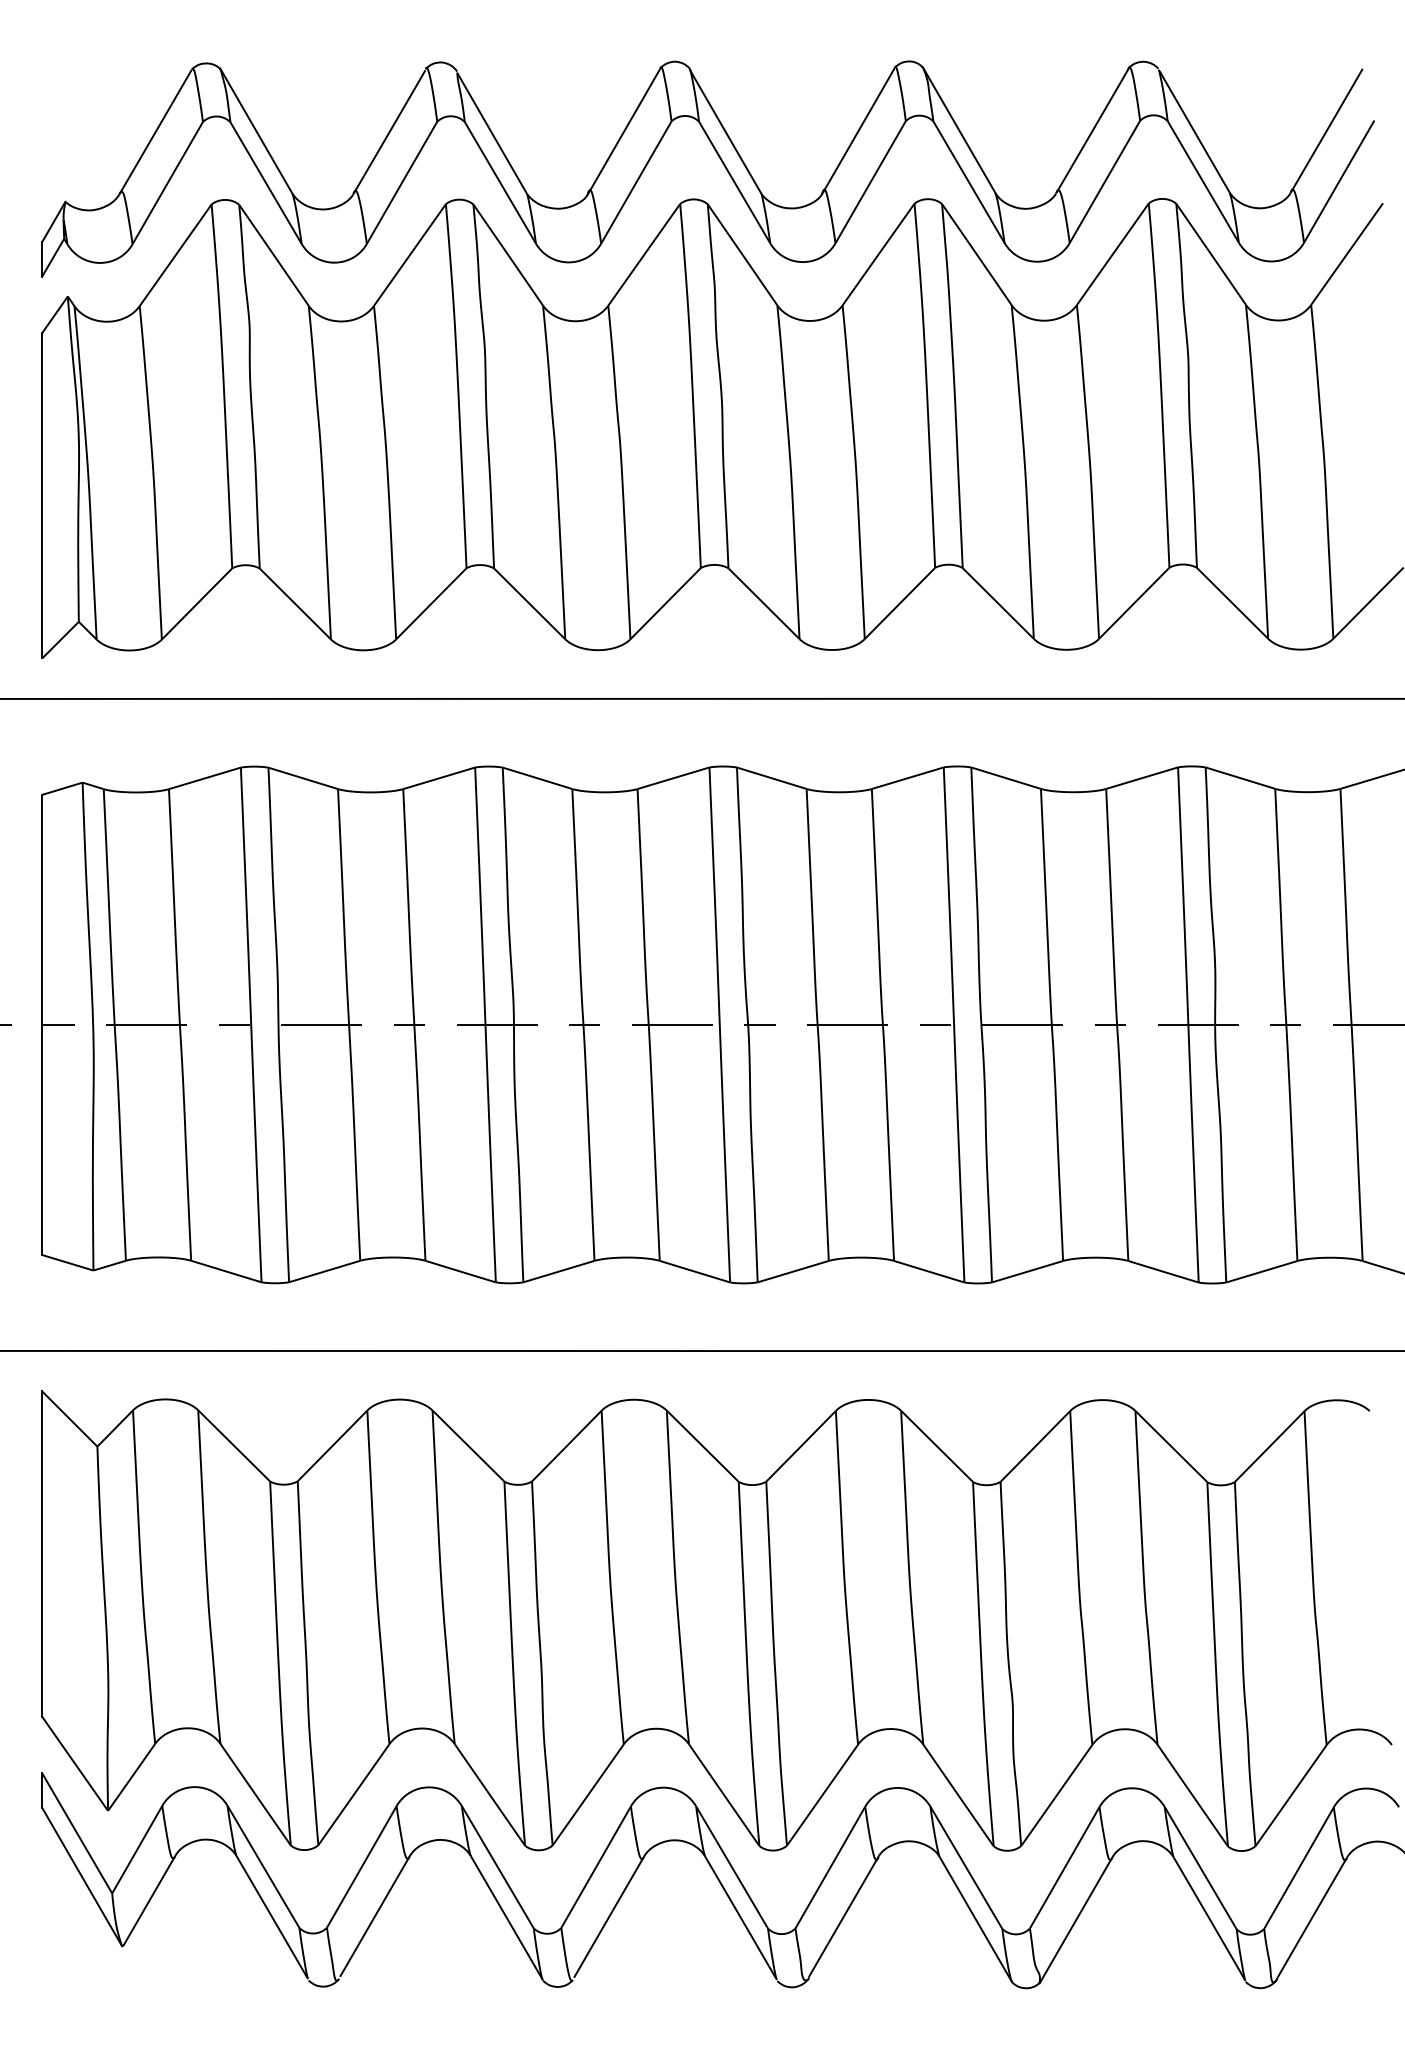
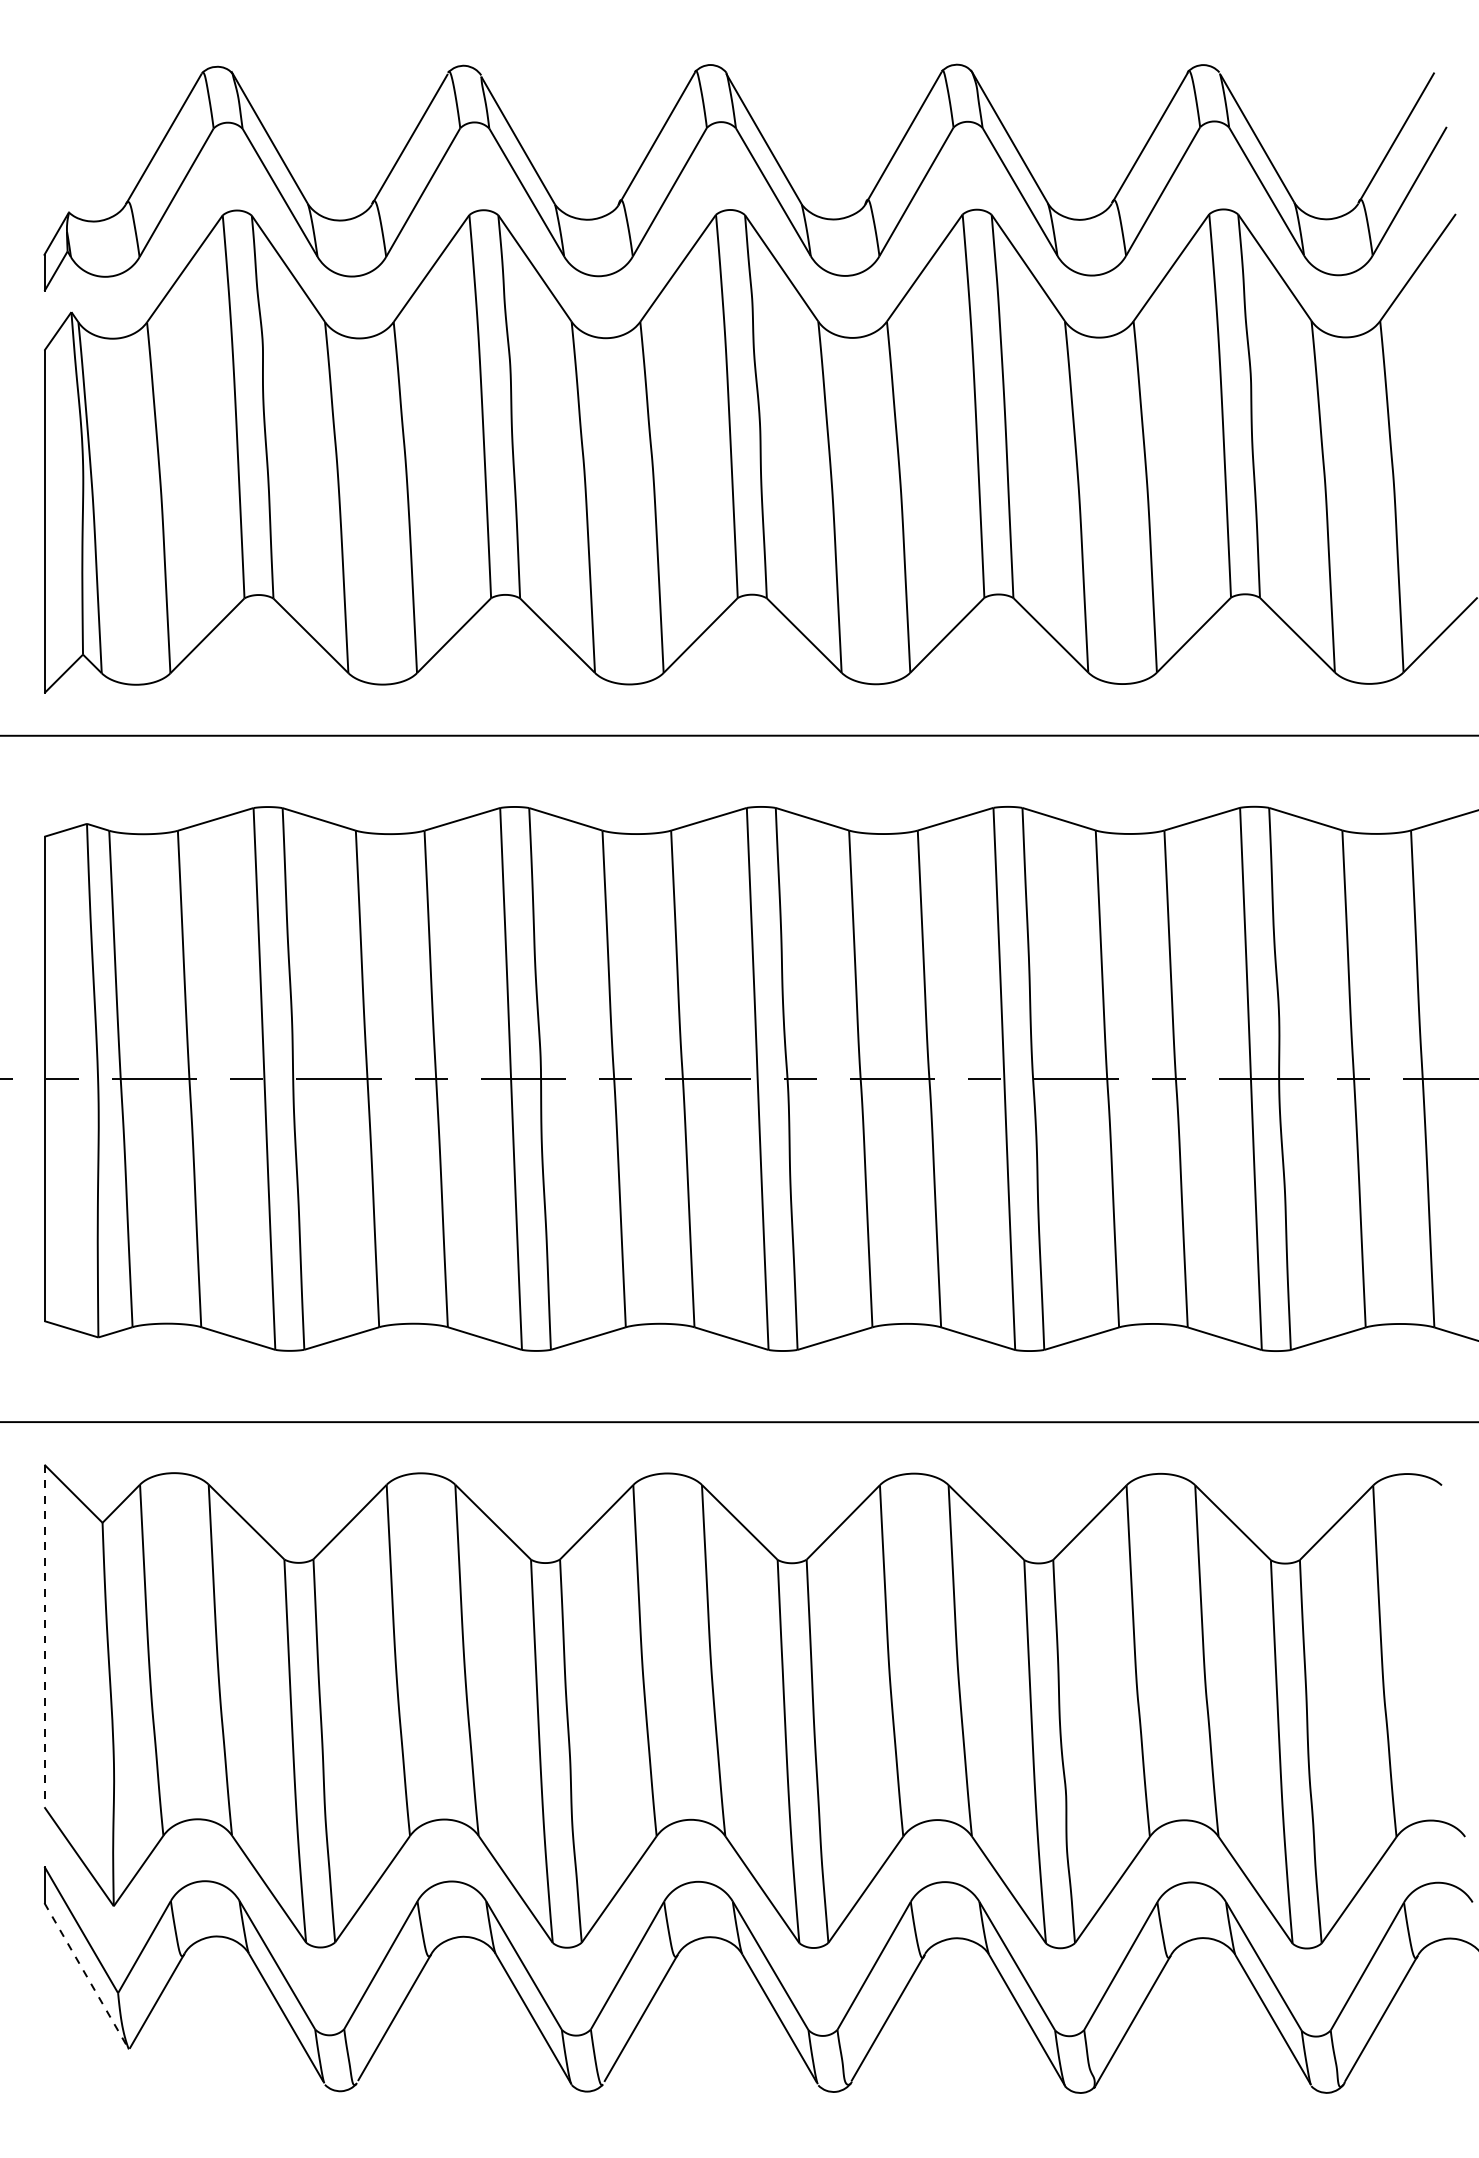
line: (42, 1554) -> (44, 1636), solid -> dashed
line: (82, 1877) -> (86, 1976), solid -> dashed

